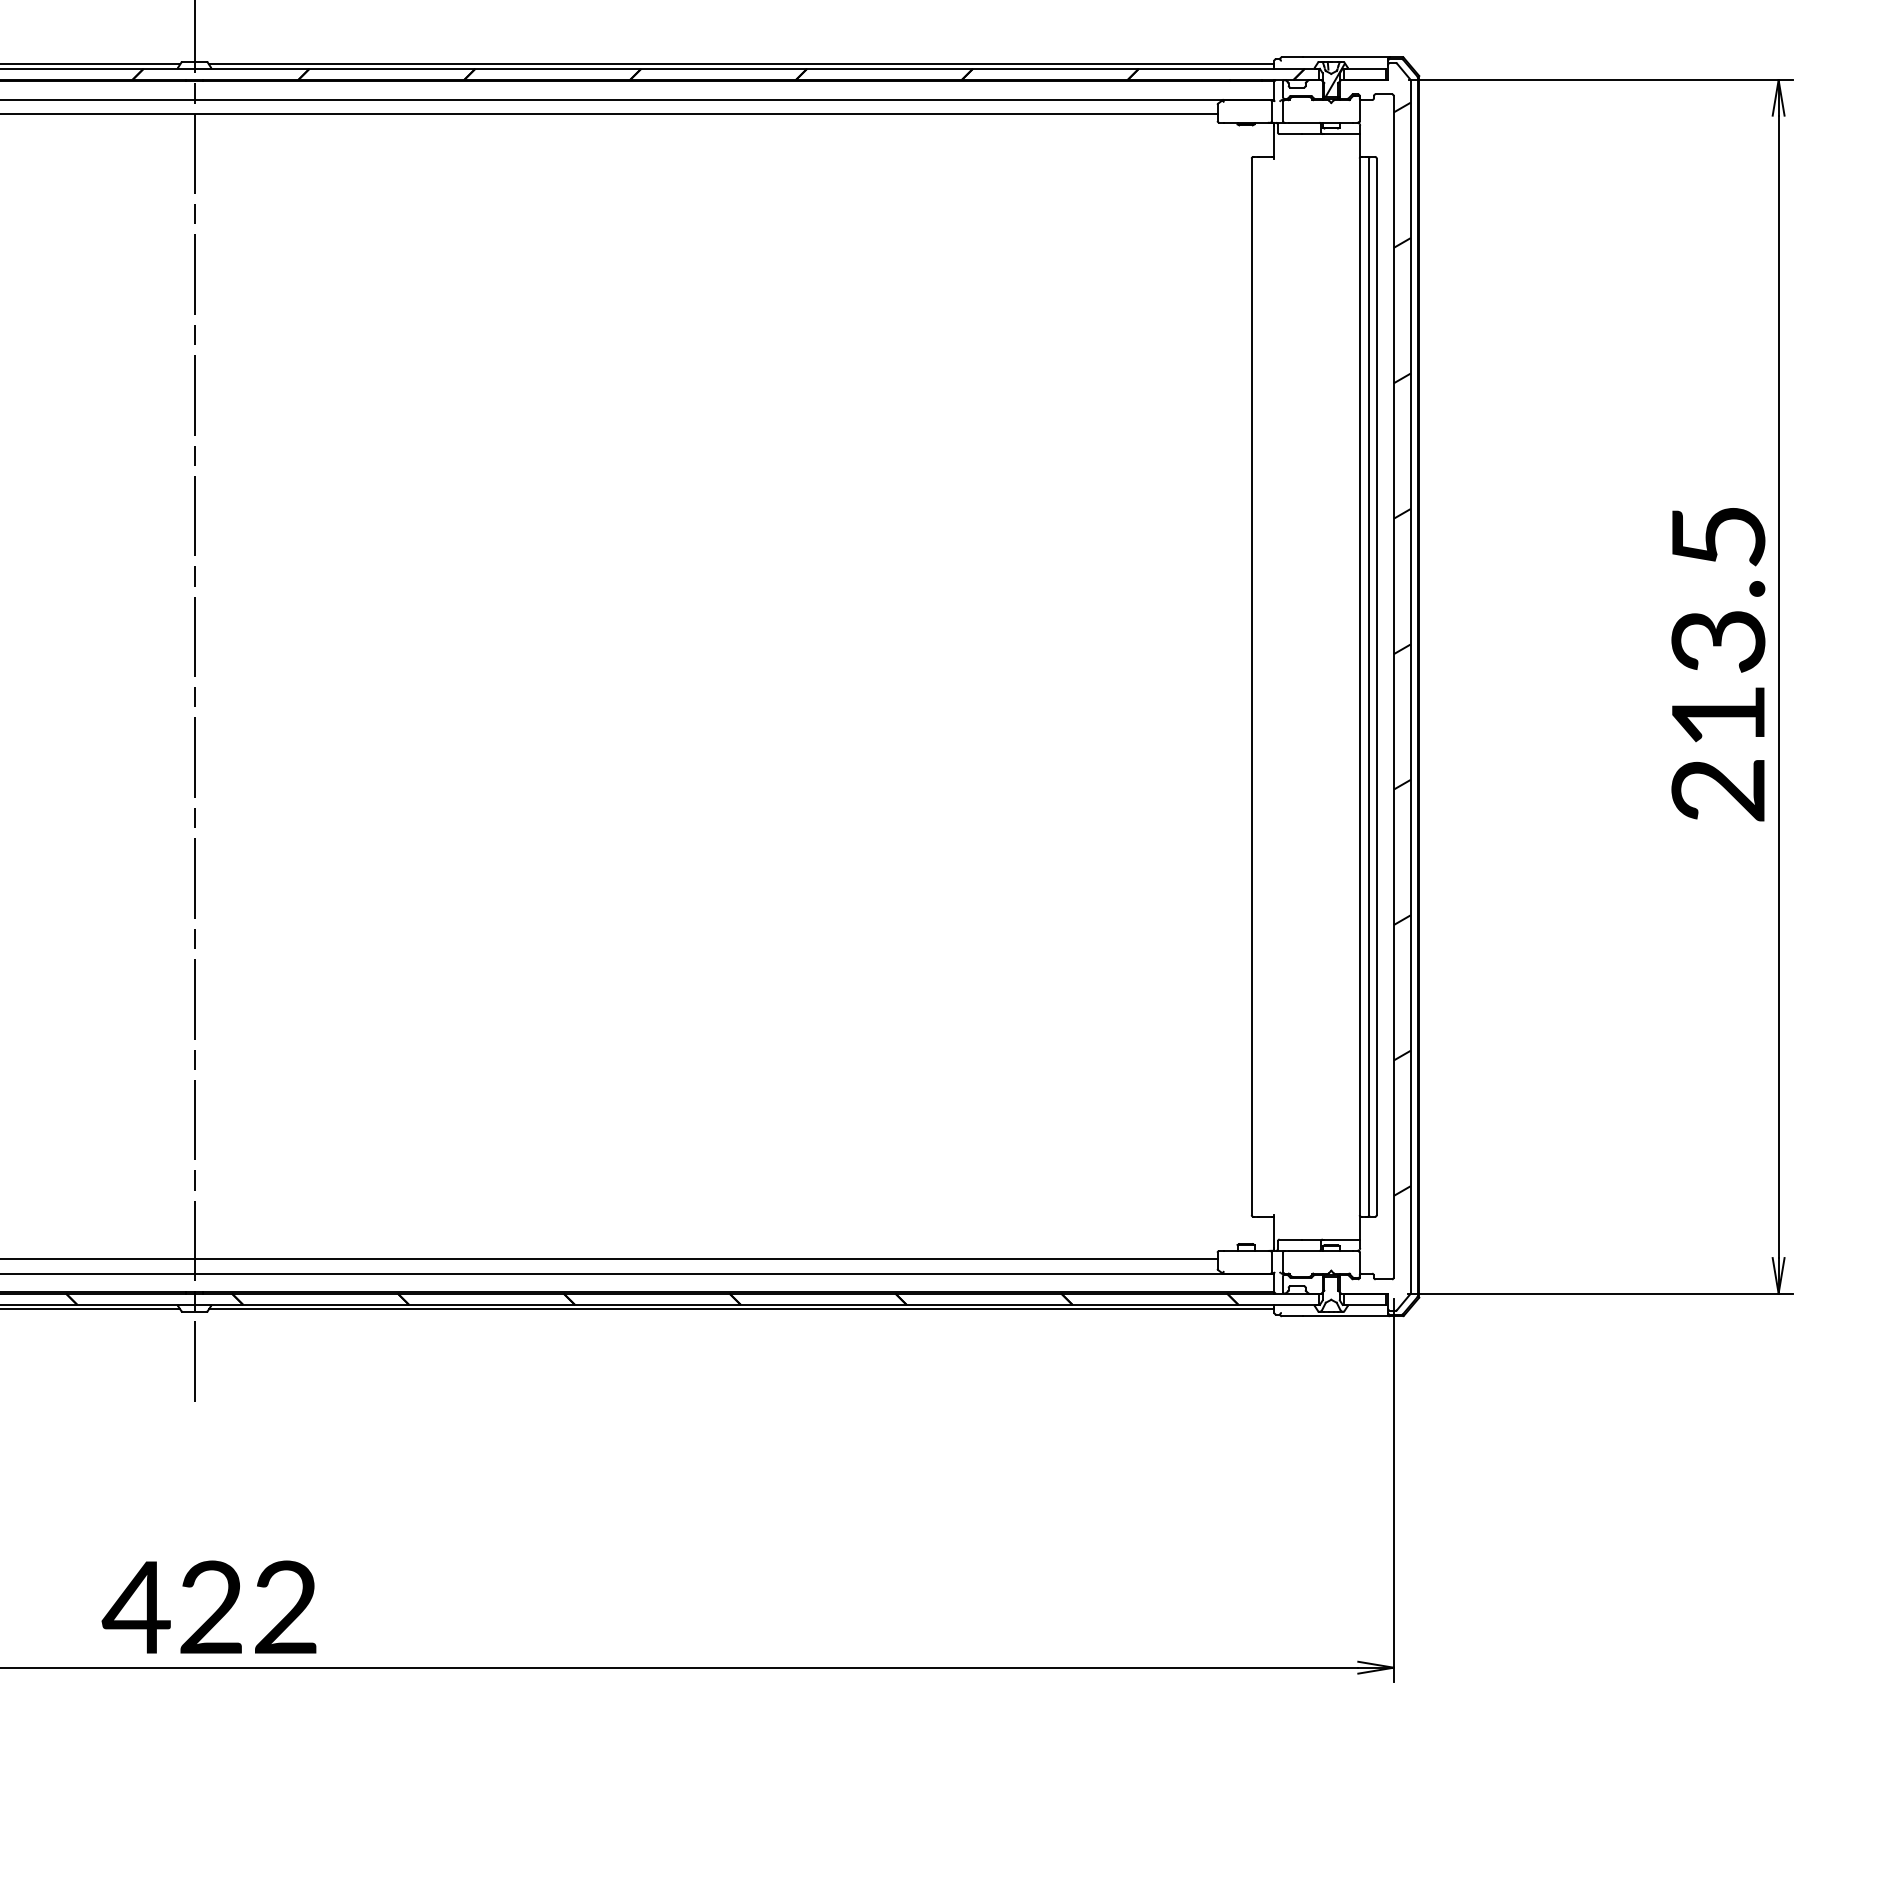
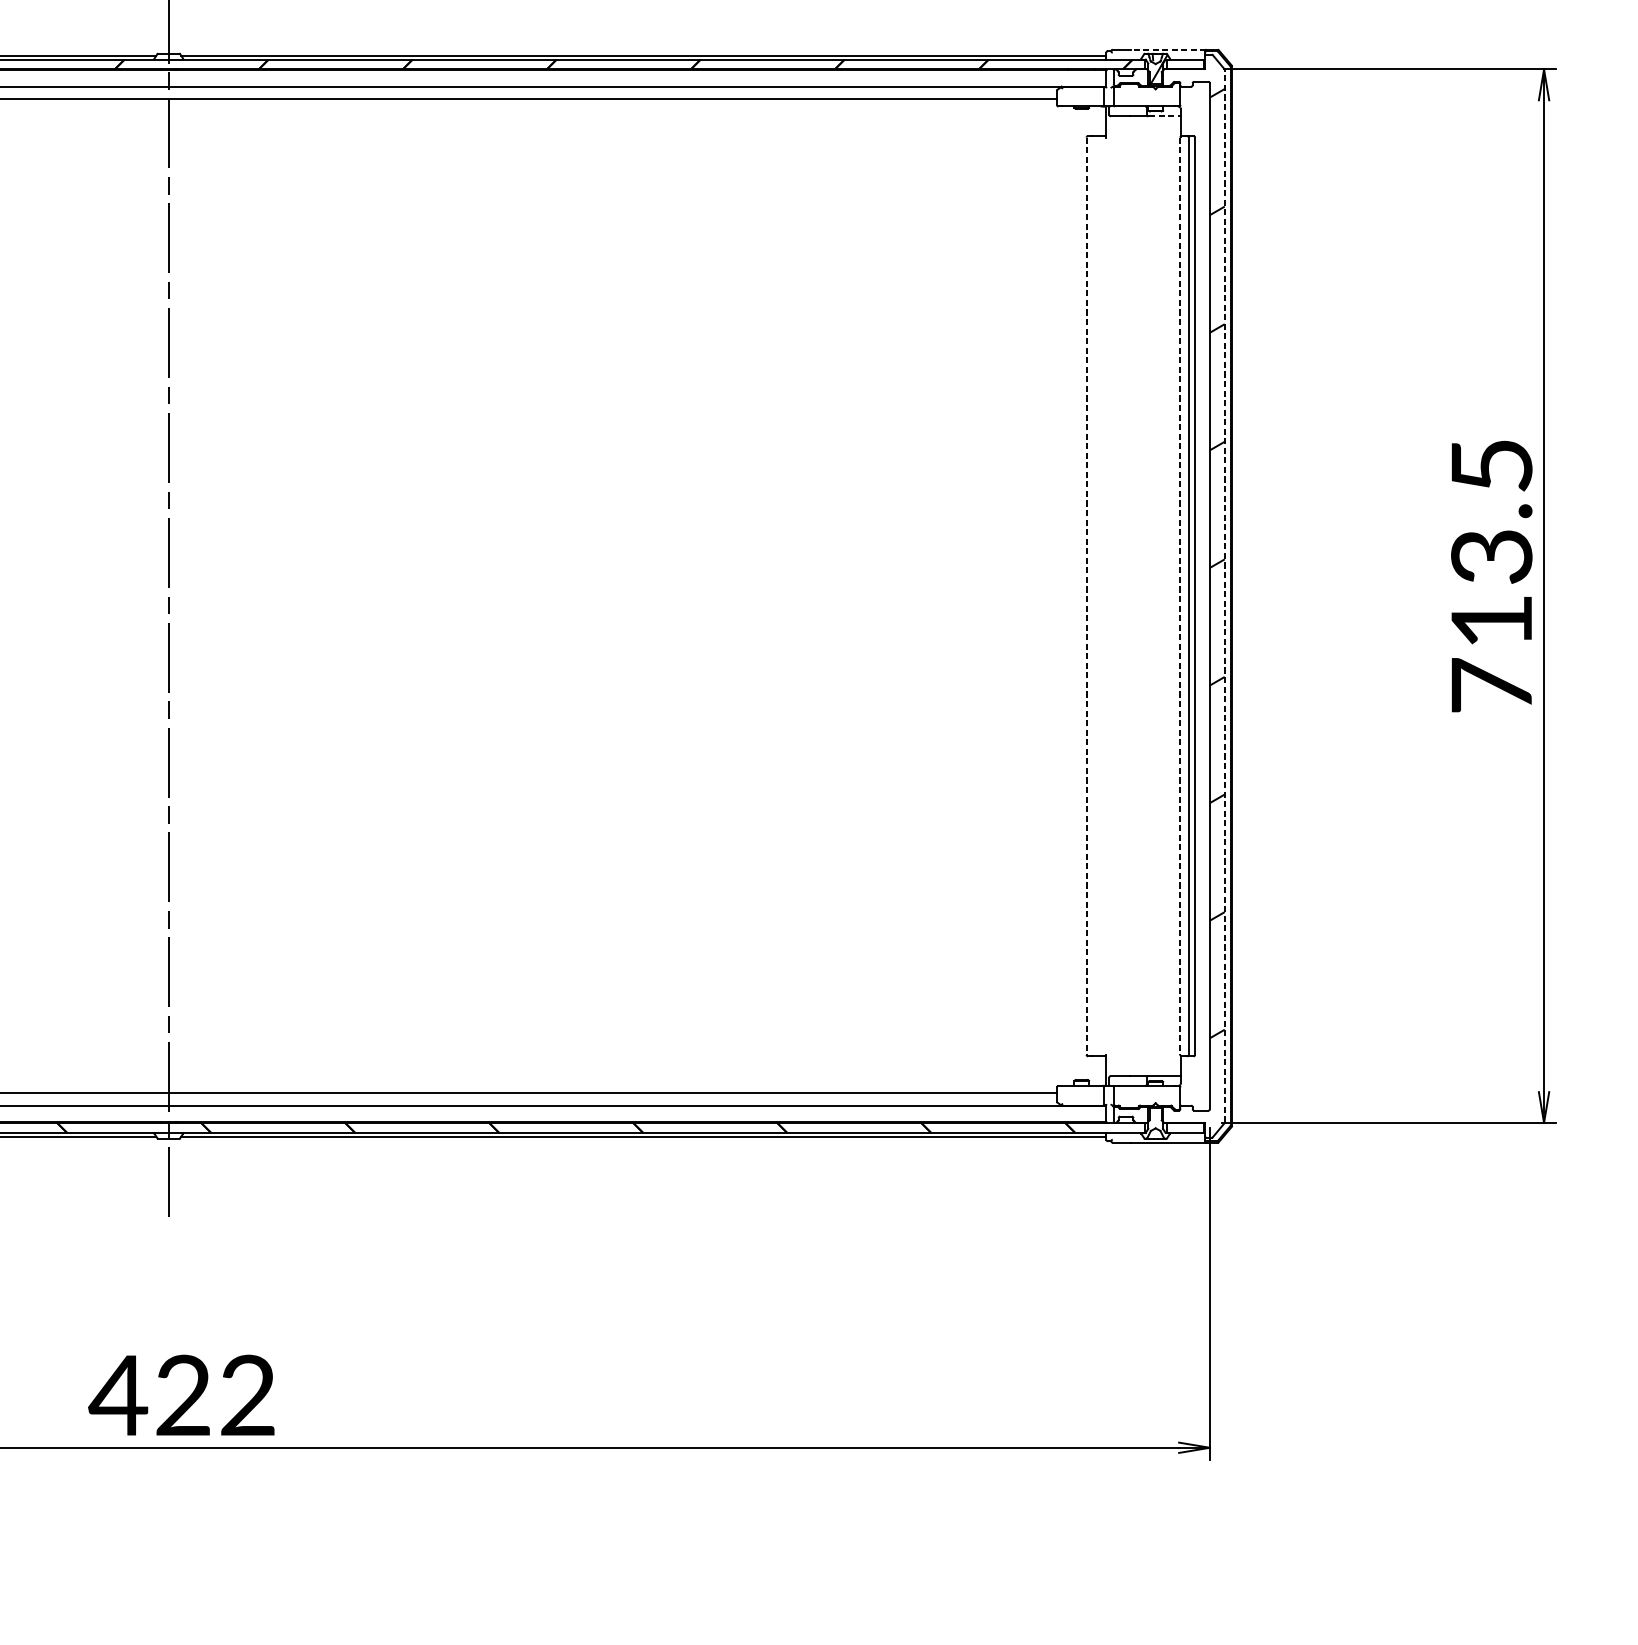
line: (1345, 57) -> (1168, 49), solid -> dashed
line: (1342, 134) -> (1165, 116), solid -> dashed
line: (1410, 686) -> (1224, 595), solid -> dashed
line: (1251, 687) -> (1086, 596), solid -> dashed
line: (1359, 687) -> (1180, 596), solid -> dashed
text: (1717, 789) -> (1490, 685), 213.5 -> 713.5

